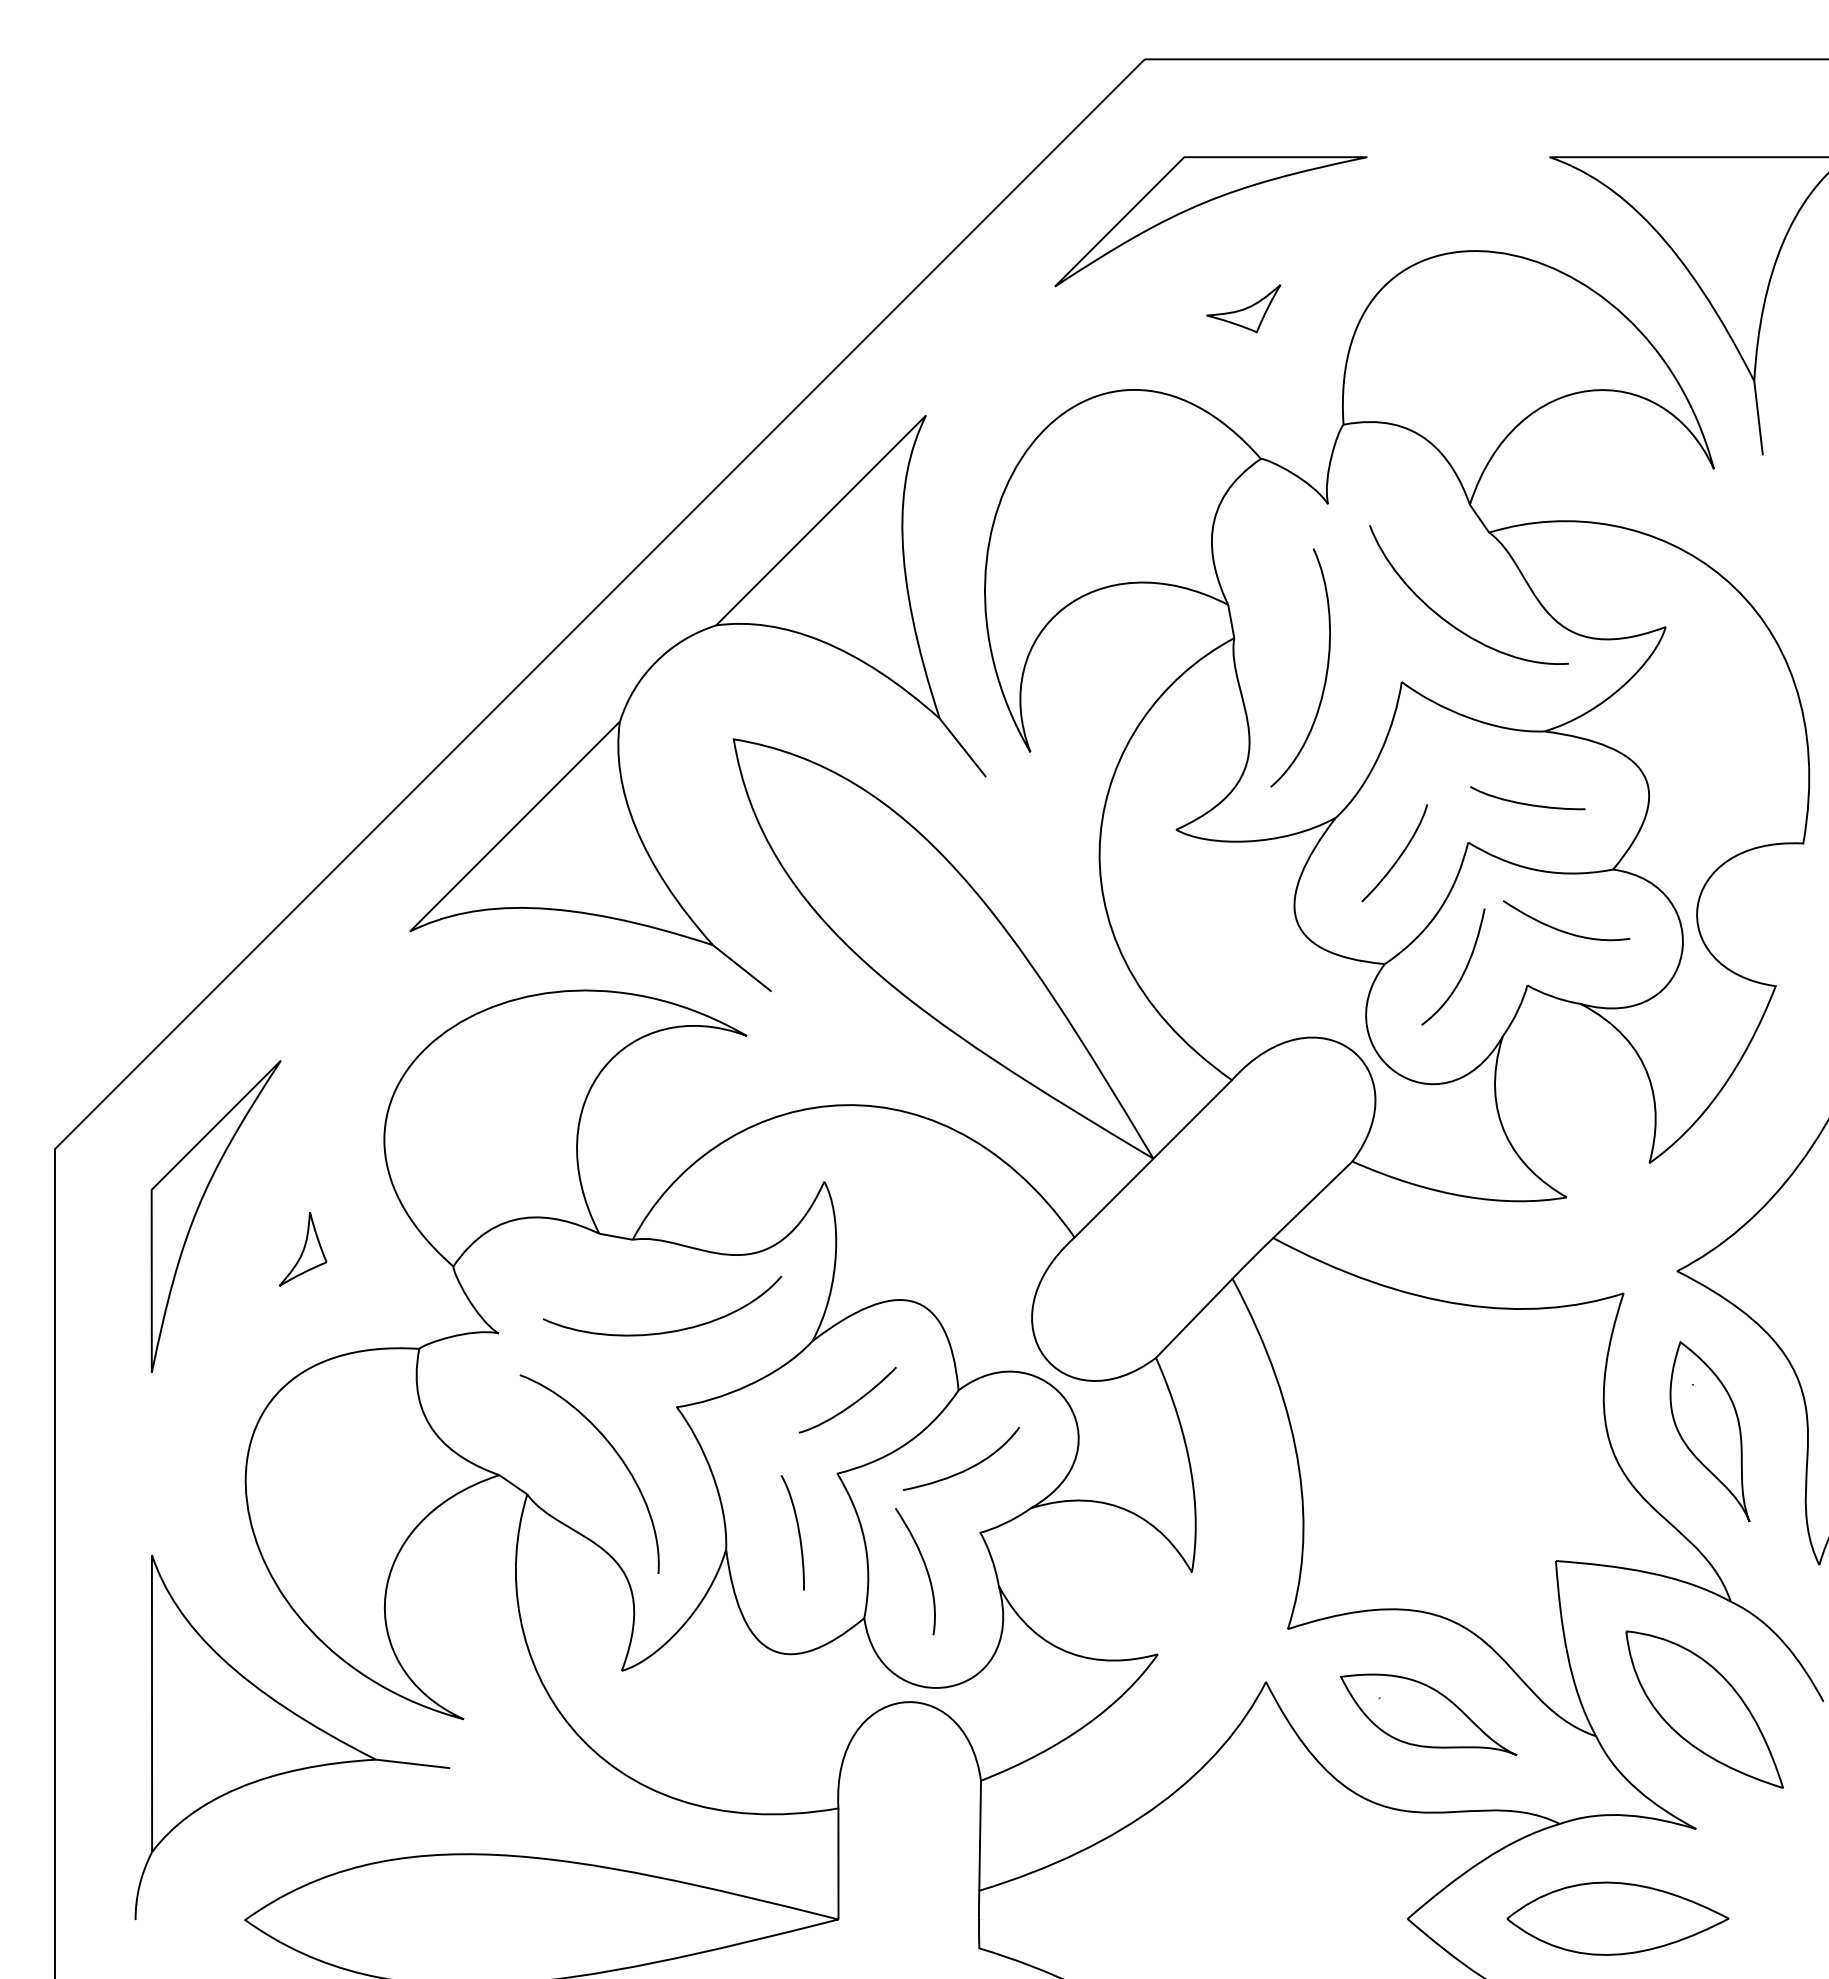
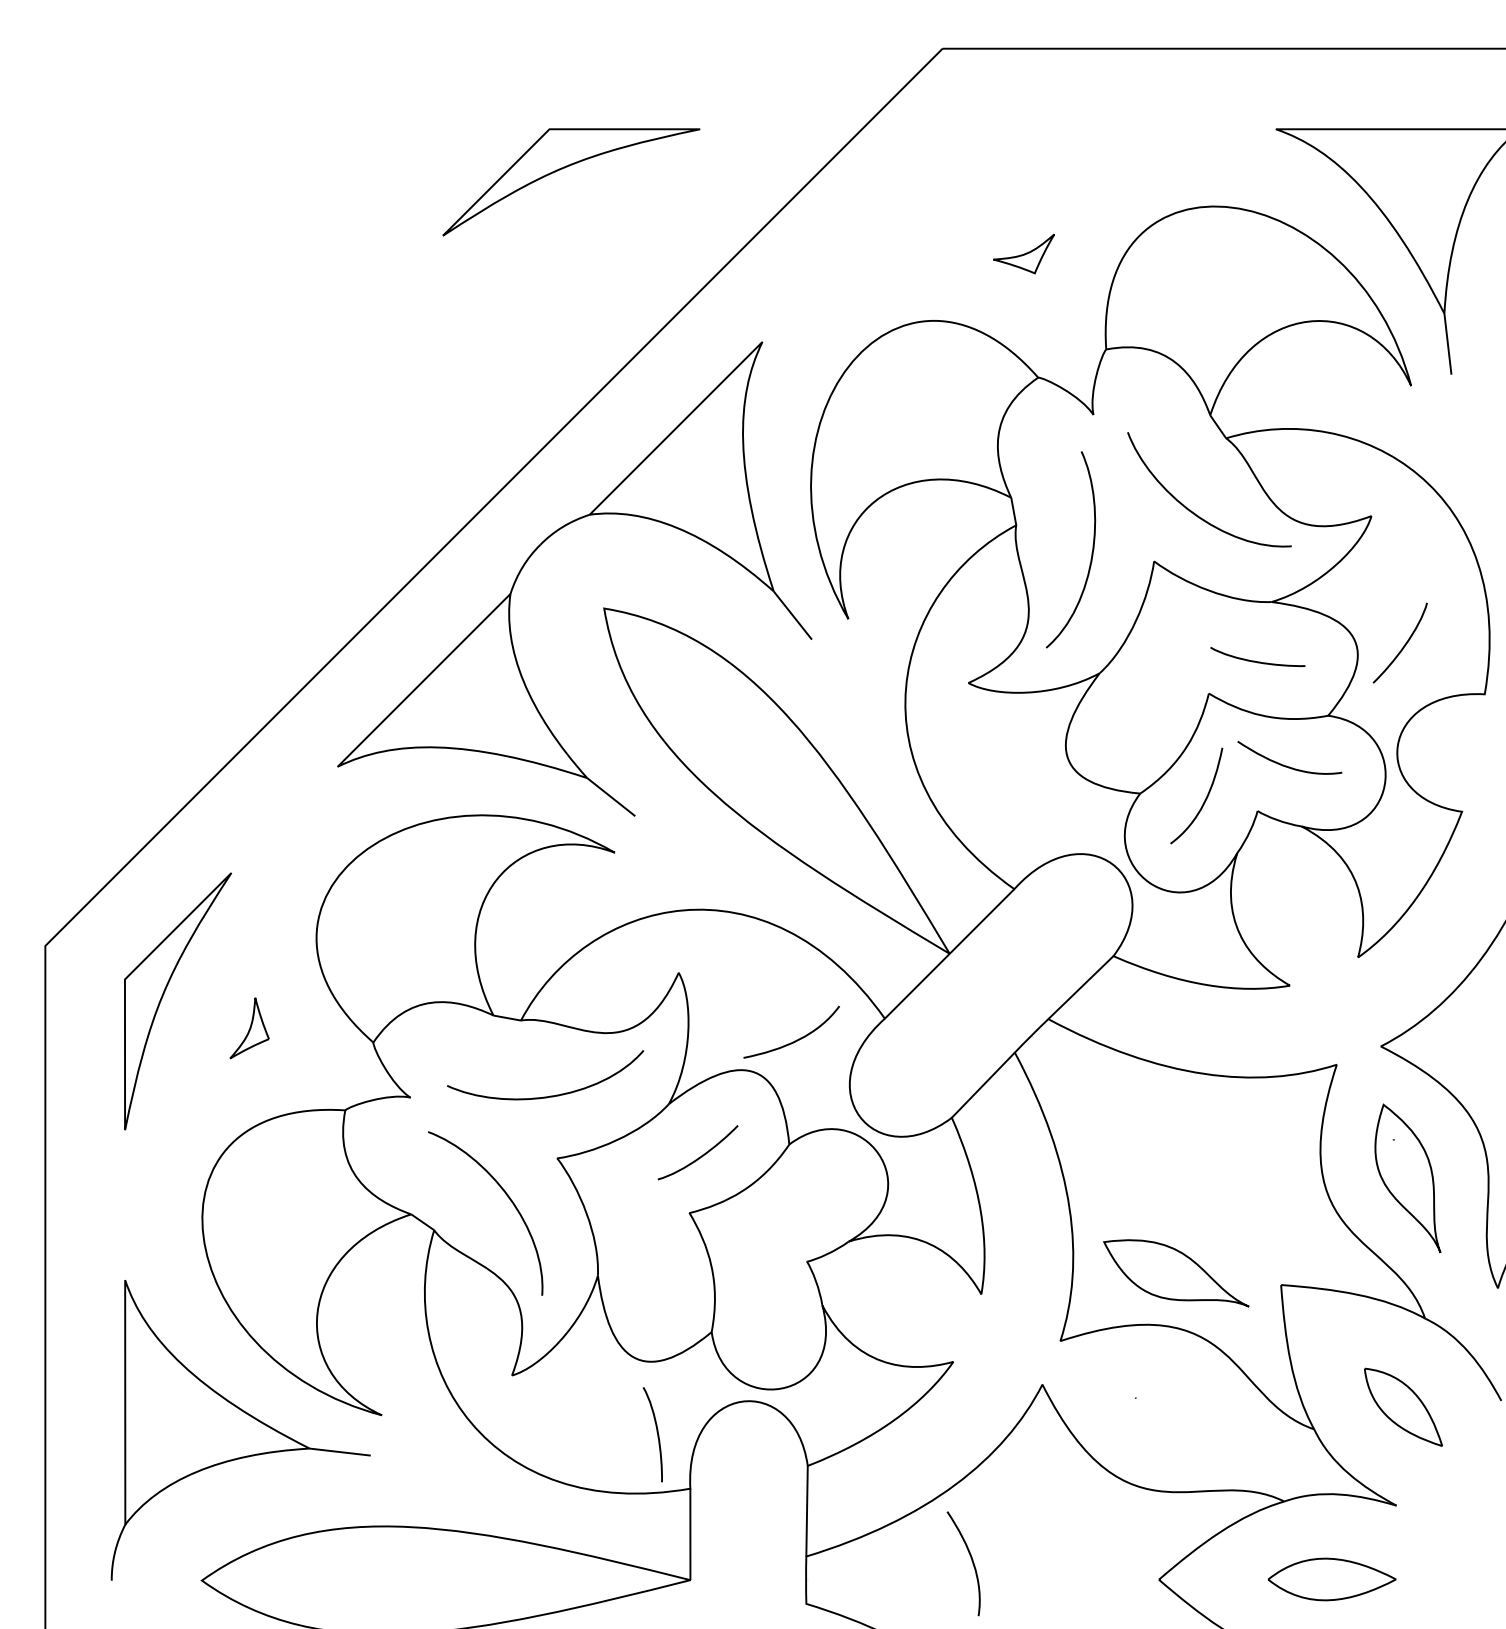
part: (1203, 204) -> (565, 168), moved
curve: (1399, 855) -> (1404, 644), moved
curve: (966, 1468) -> (795, 1040), moved
curve: (797, 1529) -> (656, 1431), moved
curve: (925, 1569) -> (971, 1562), moved
part: (1704, 1709) -> (1403, 1407), size x0.6
part: (1428, 1714) -> (1176, 1273), moved
part: (1617, 1918) -> (1331, 1579), size x0.7

